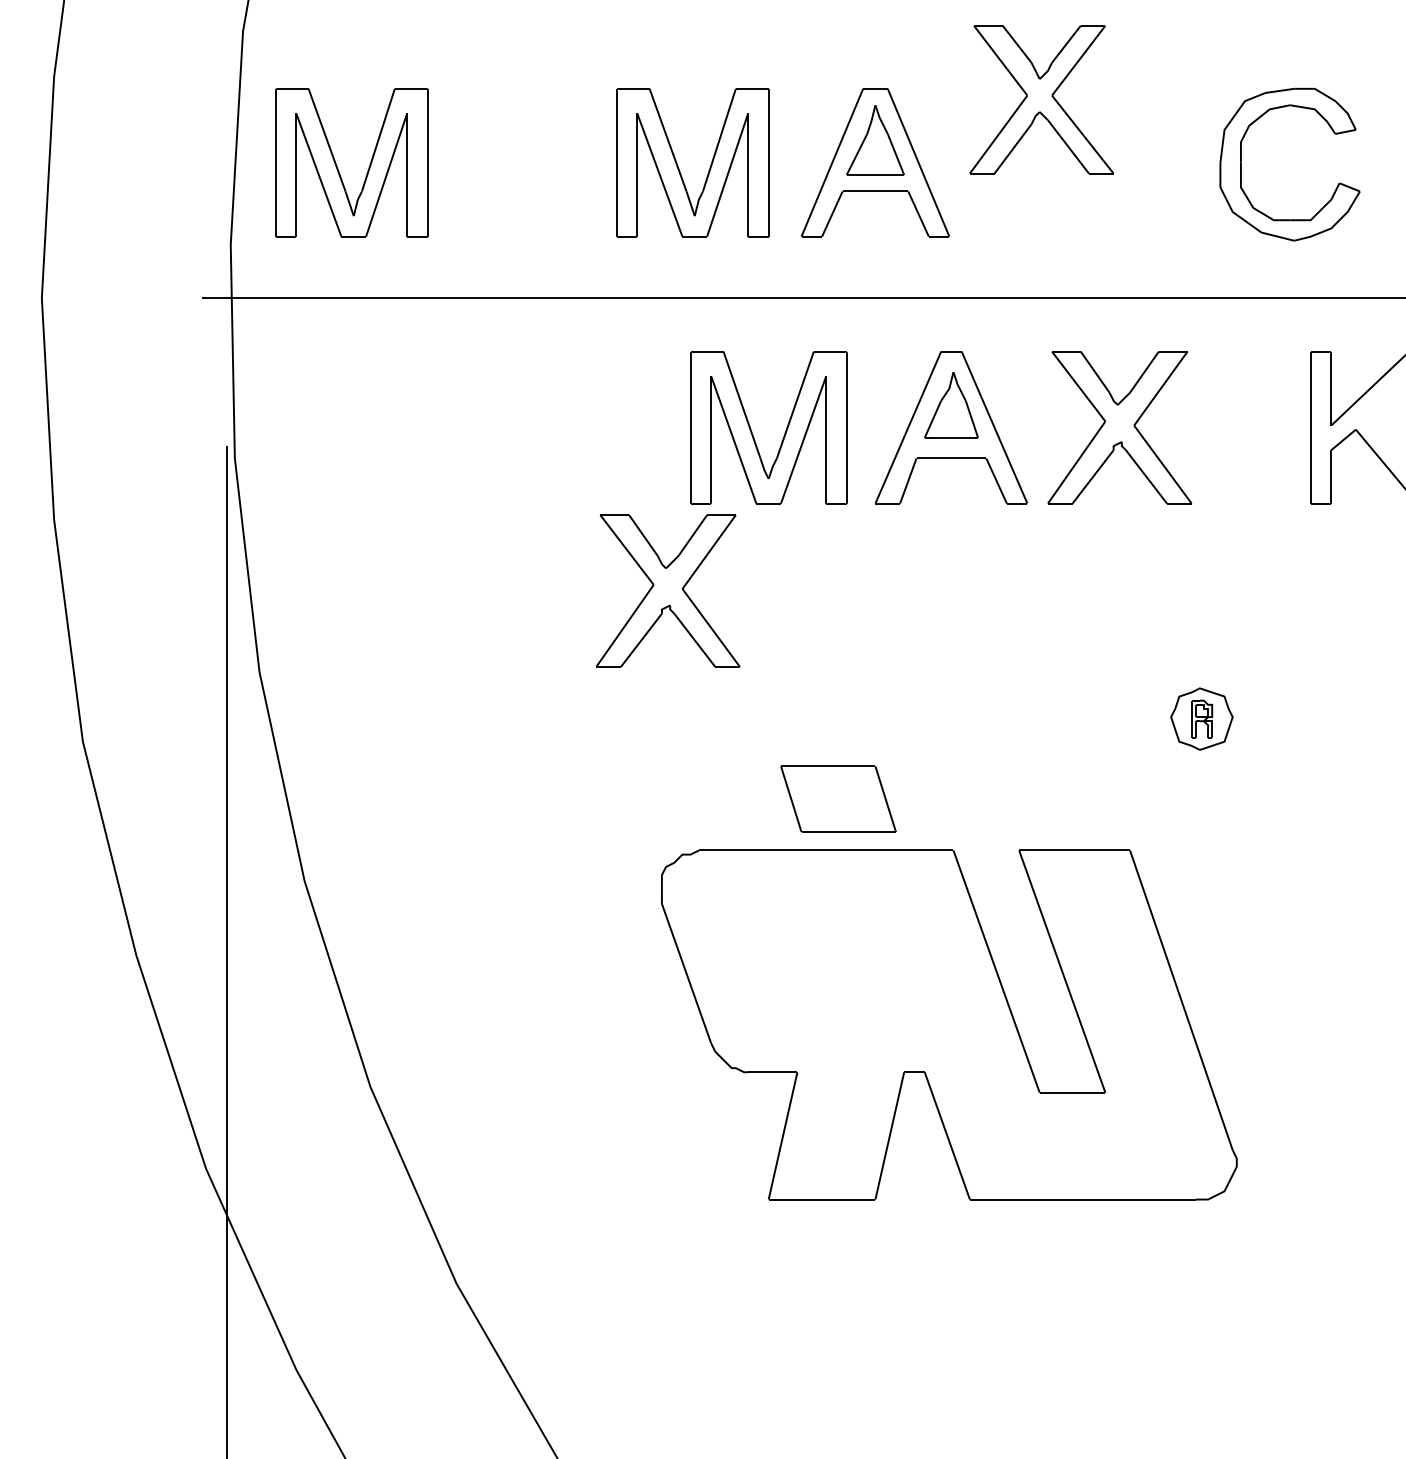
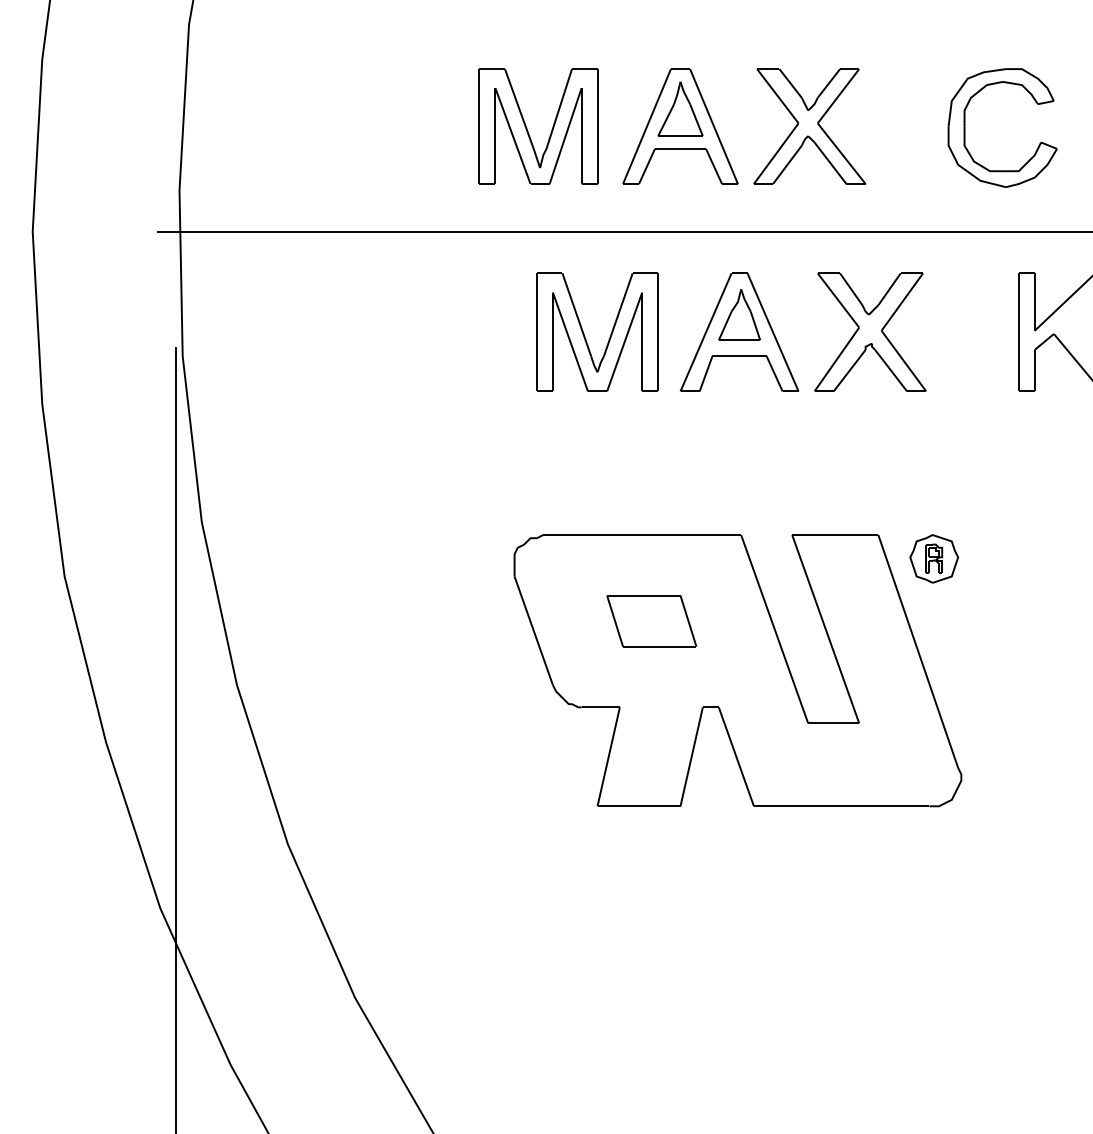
part: (1041, 99) -> (809, 126), moved
part: (338, 167) -> (263, 130), removed
part: (668, 589) -> (519, 458), removed
part: (948, 1024) -> (737, 670), moved

